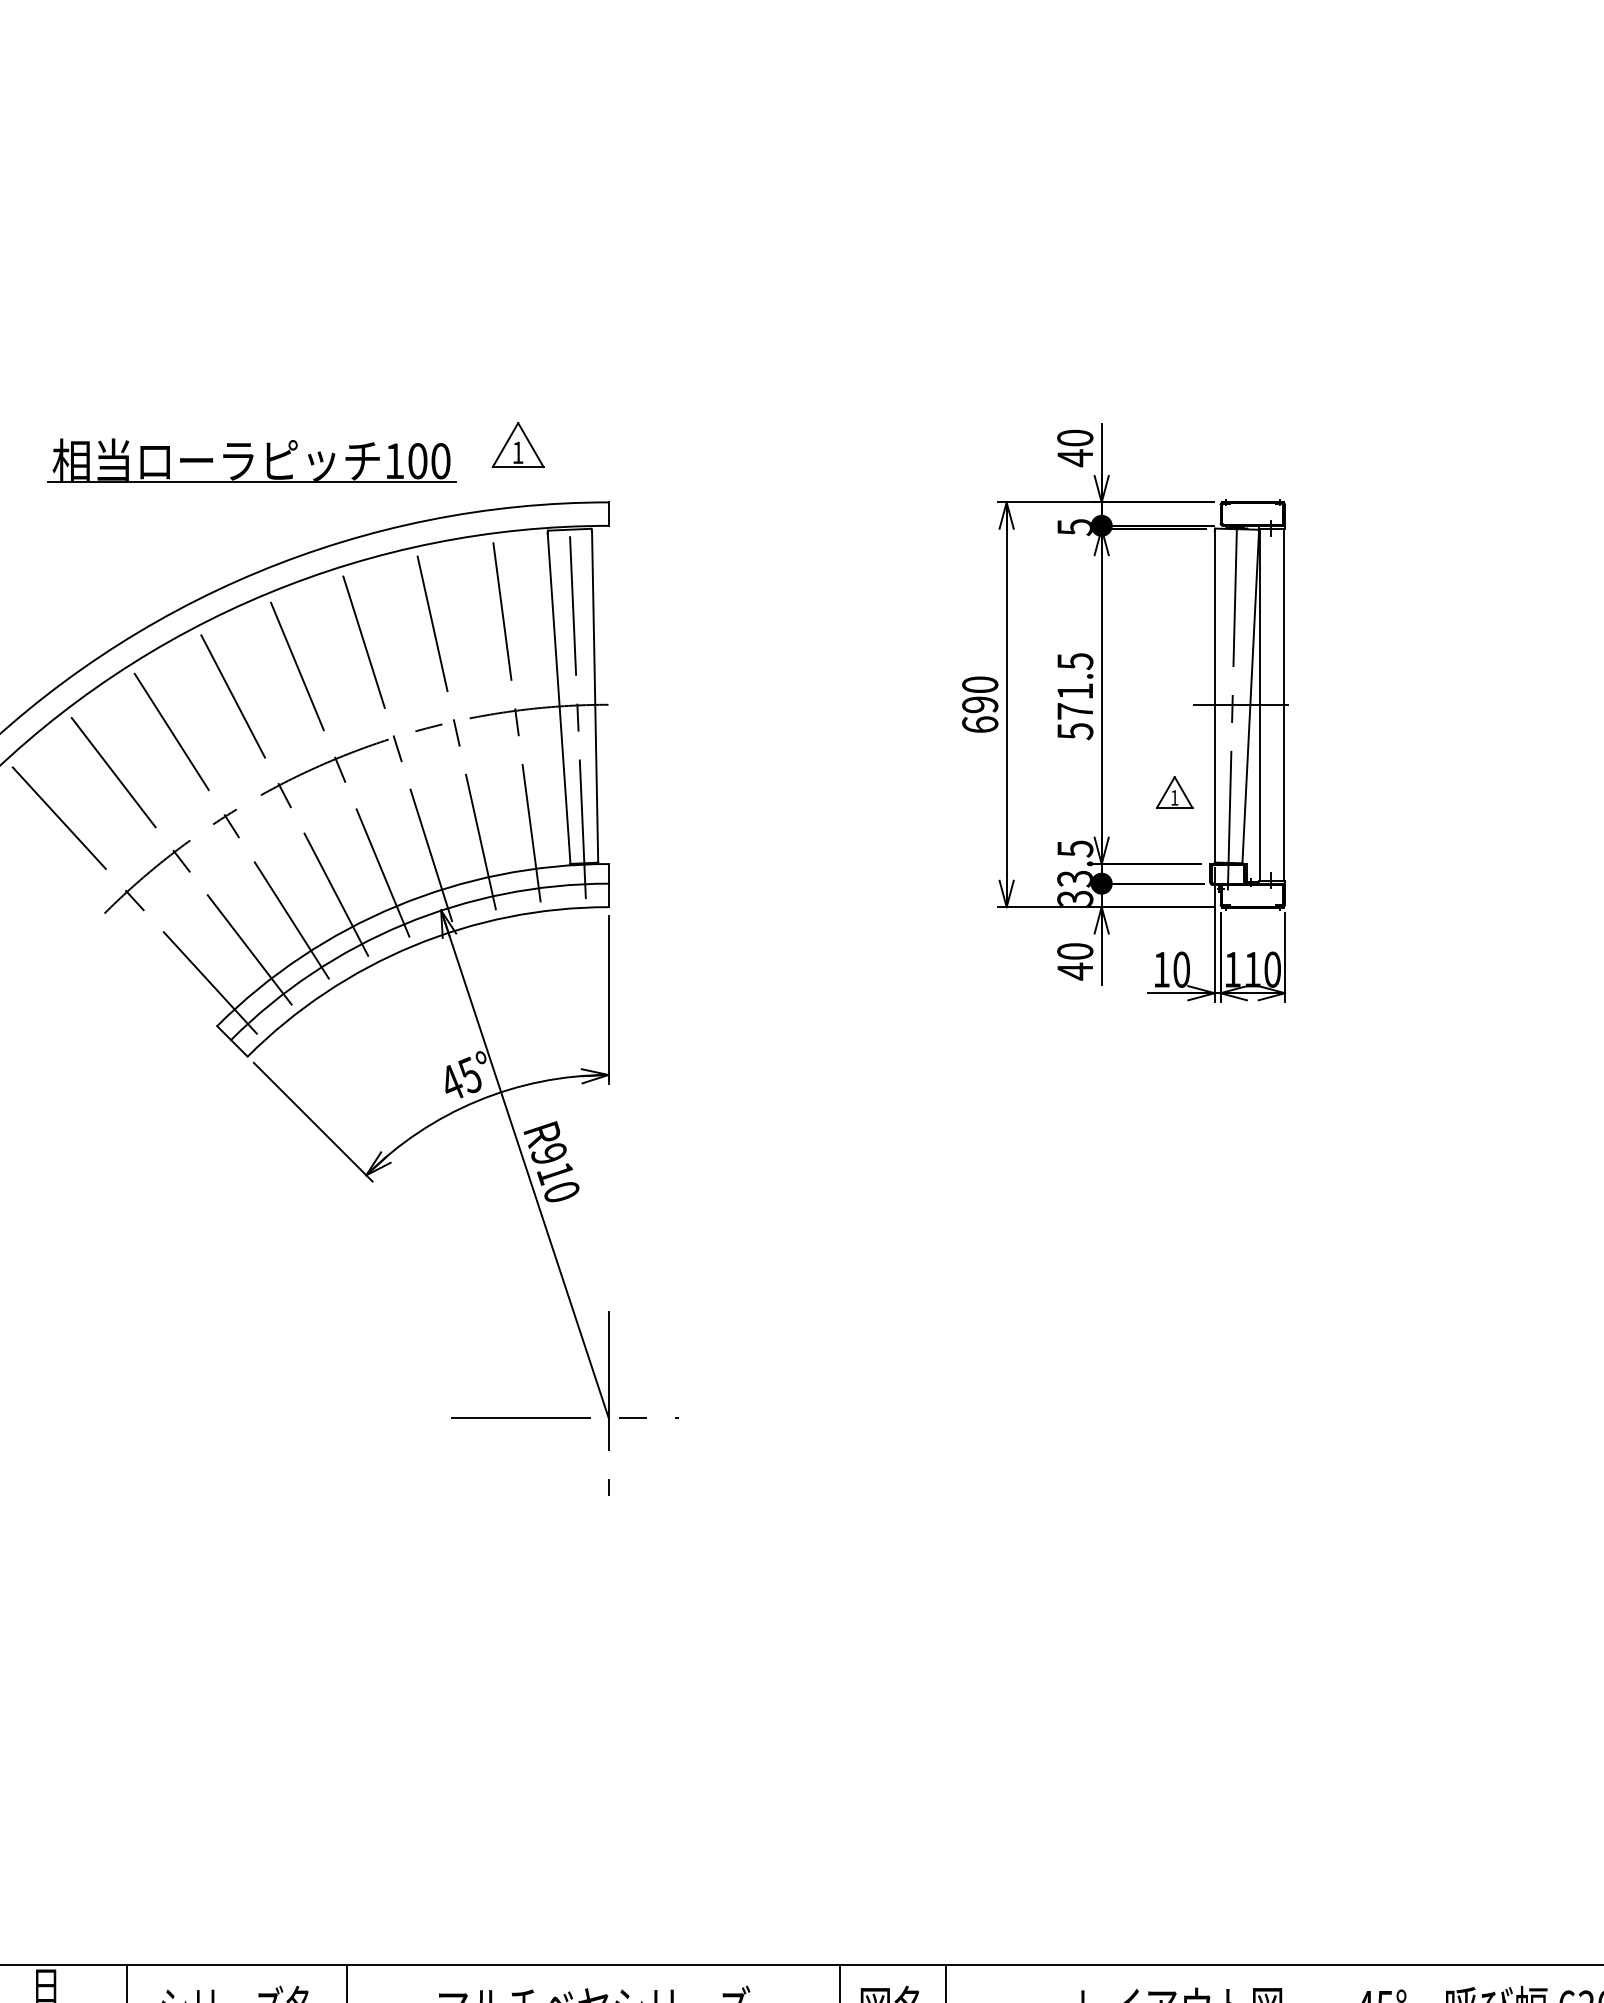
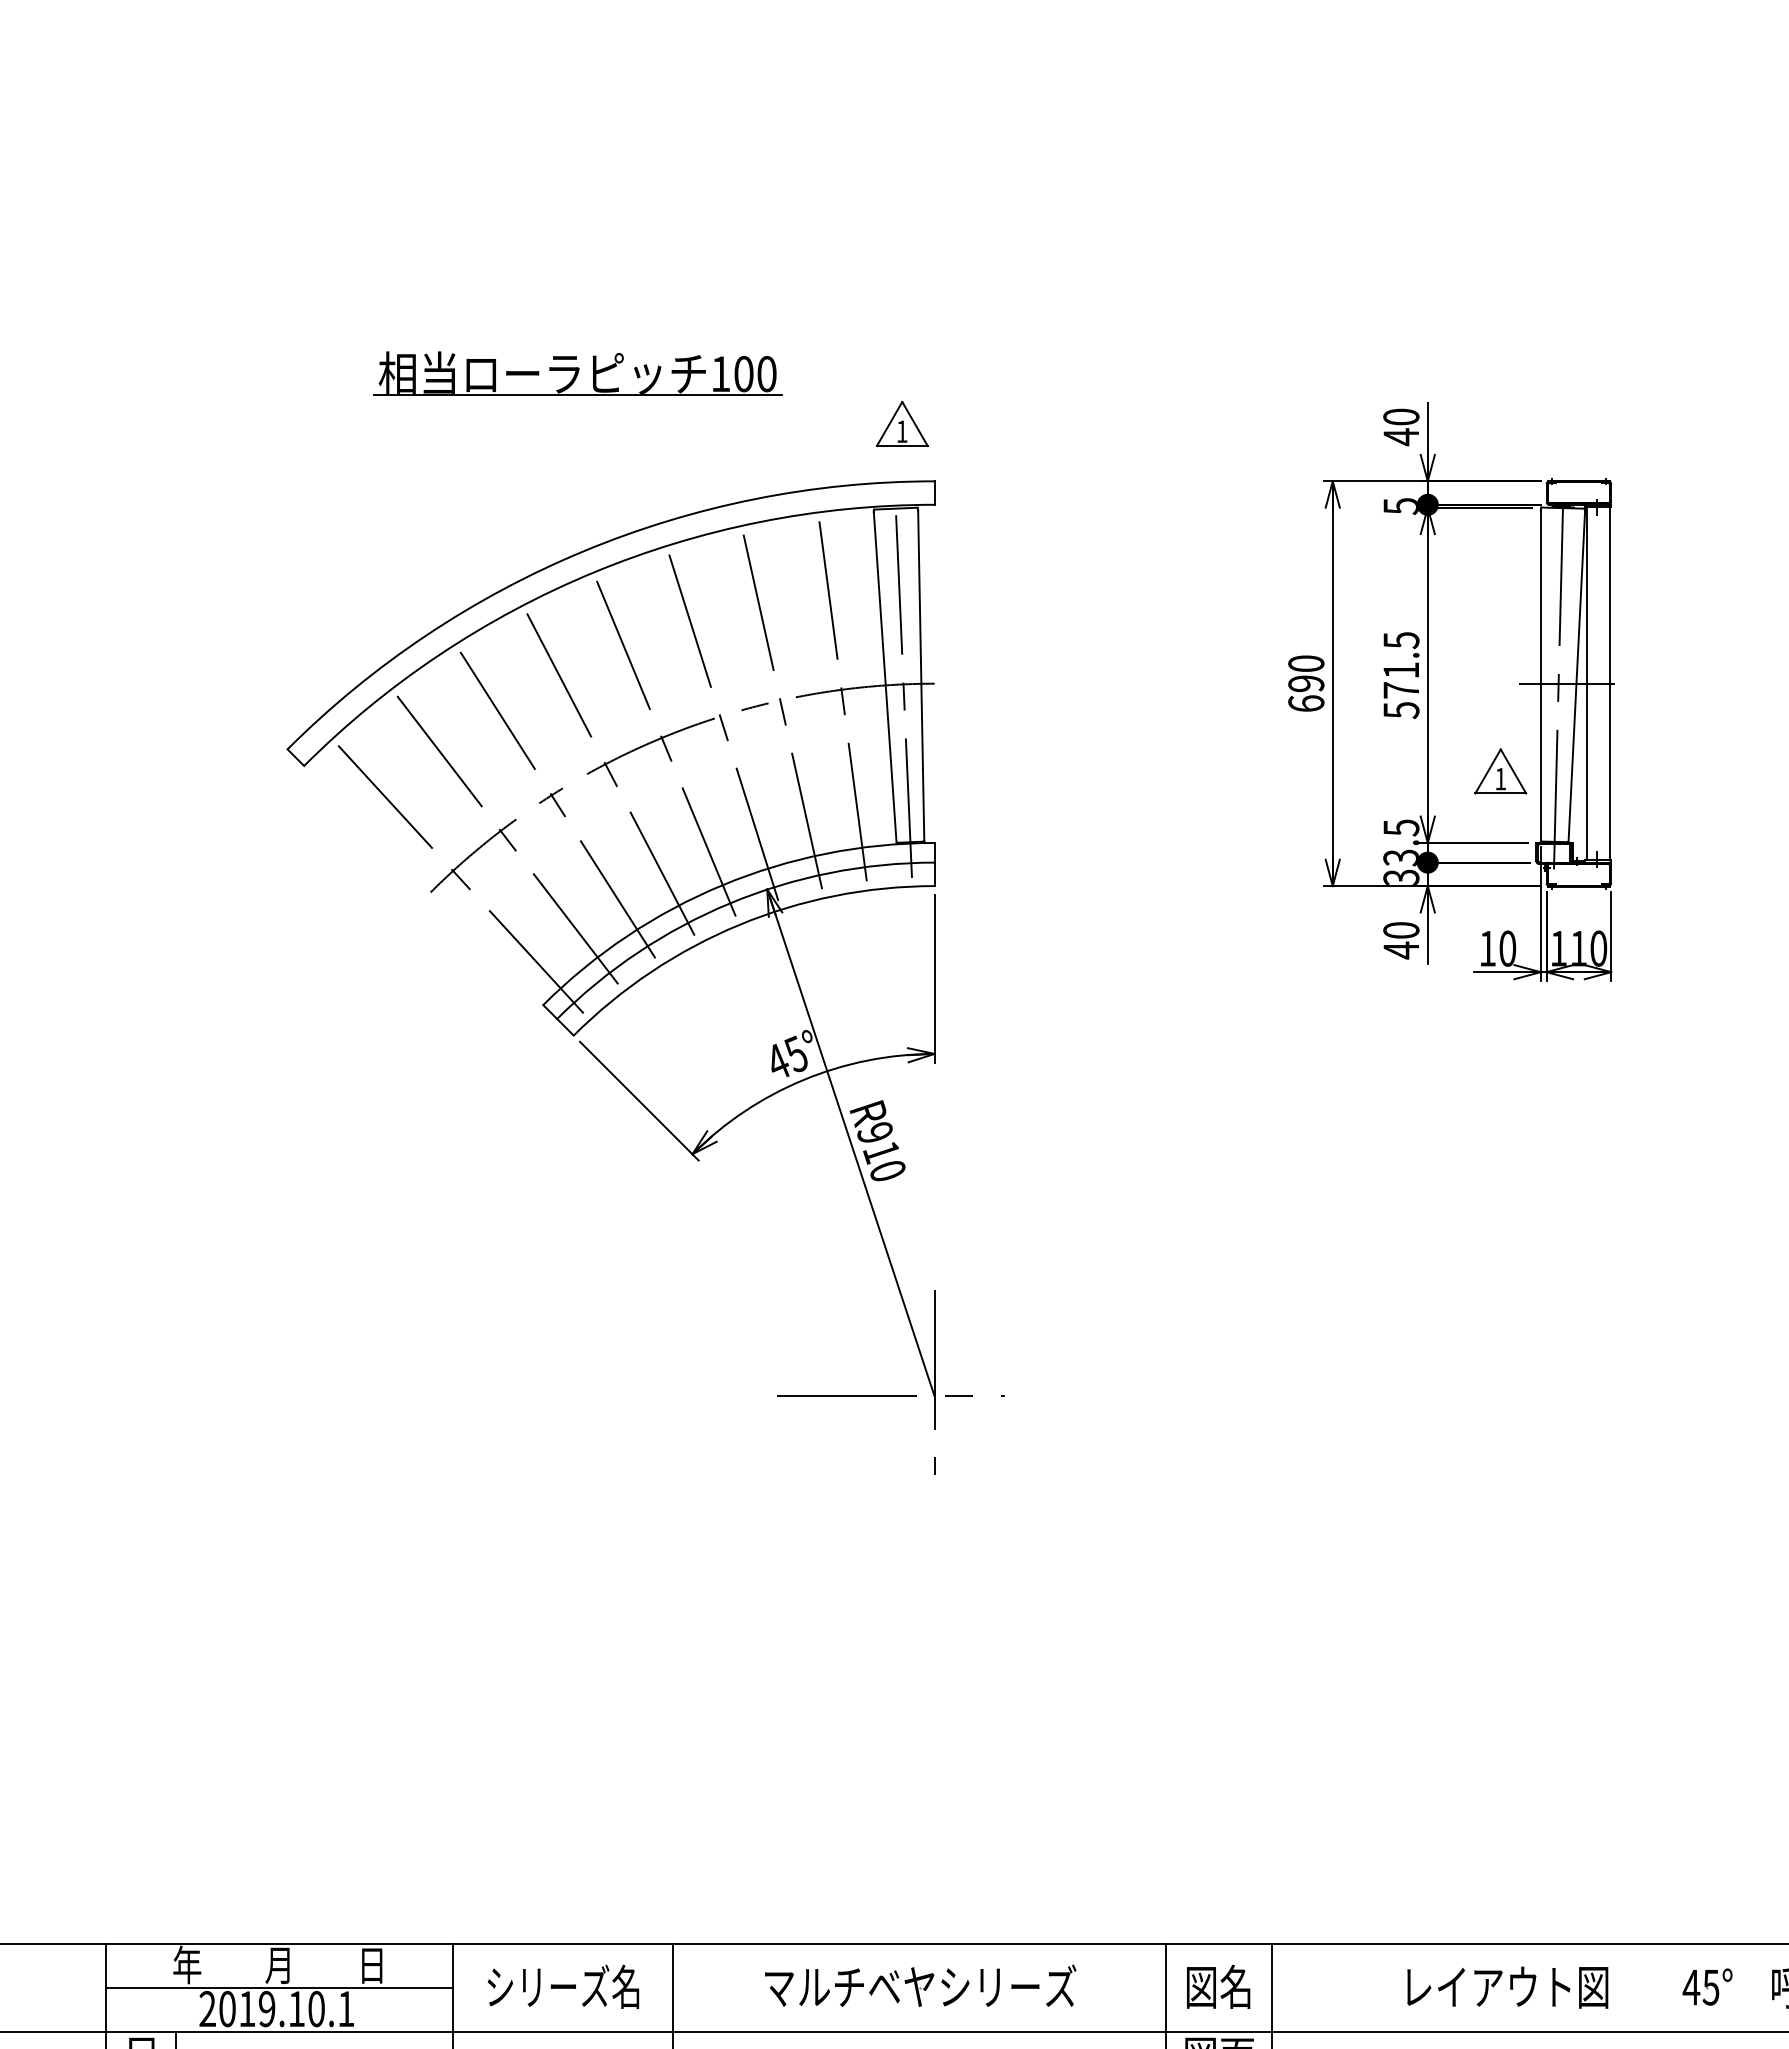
part: (517, 444) -> (901, 423), moved
part: (251, 460) -> (577, 373), moved
part: (1174, 792) -> (1500, 771), size x1.43

